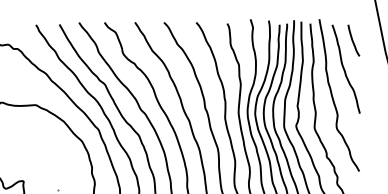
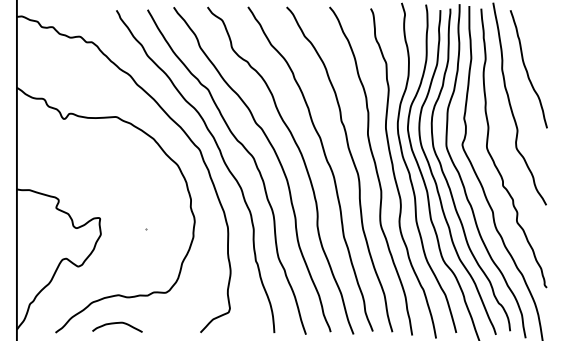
curve: (353, 40) -> (538, 31), removed

